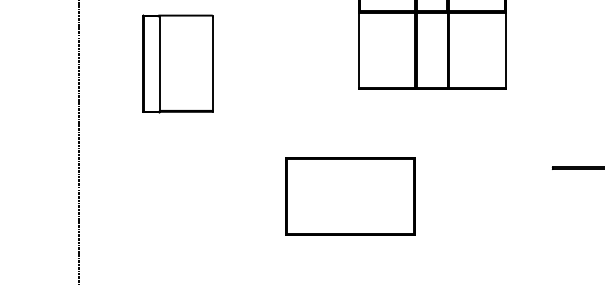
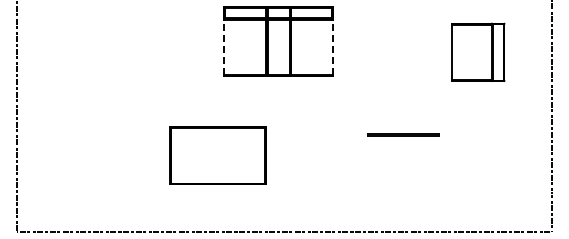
line: (359, 50) -> (224, 47), solid -> dashed
line: (506, 50) -> (333, 47), solid -> dashed
part: (177, 63) -> (89, 57), removed

